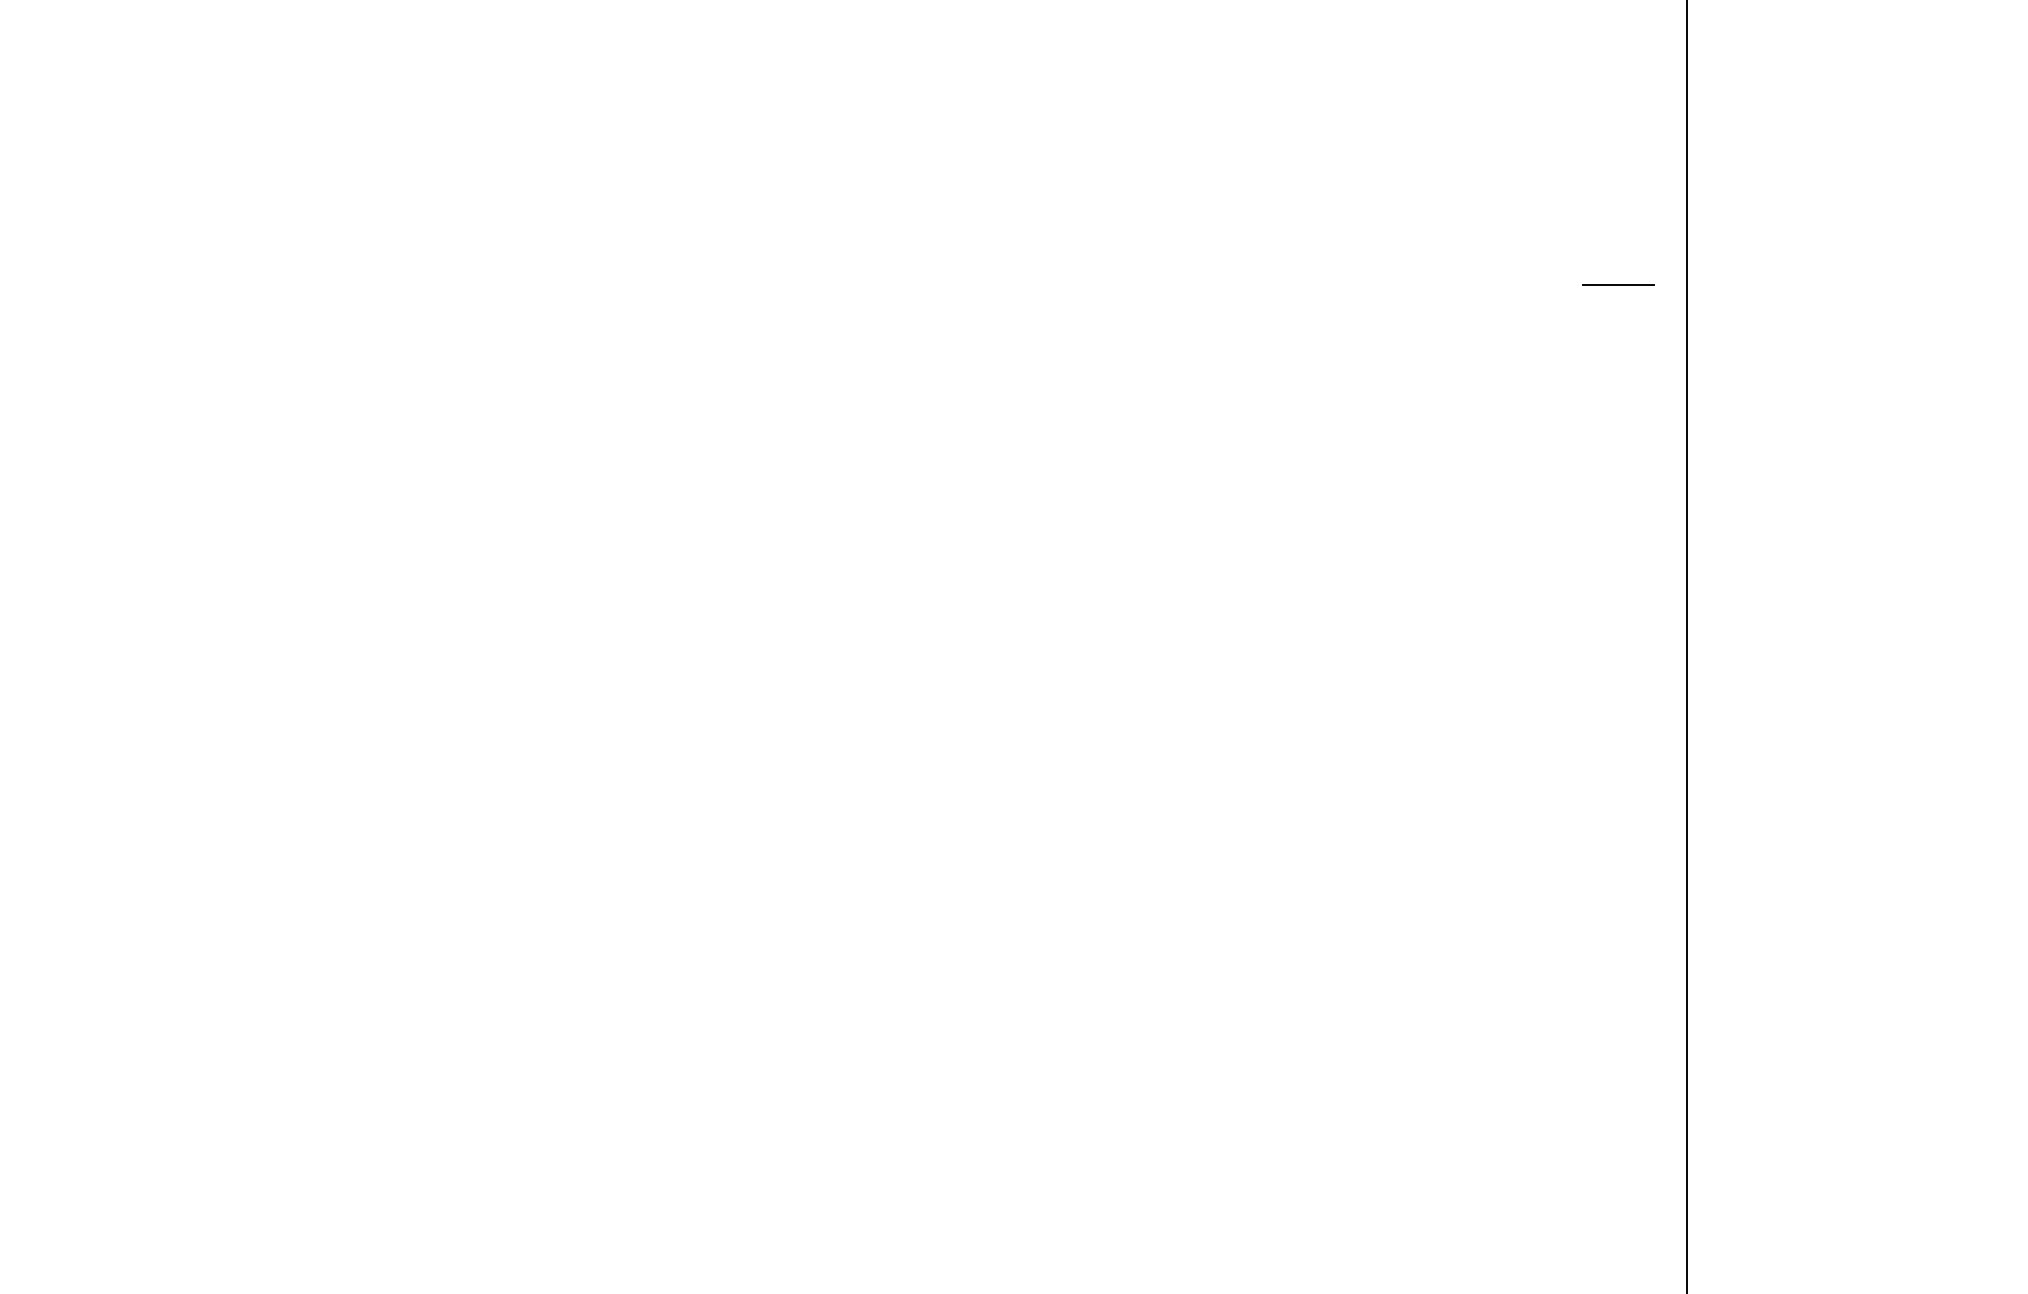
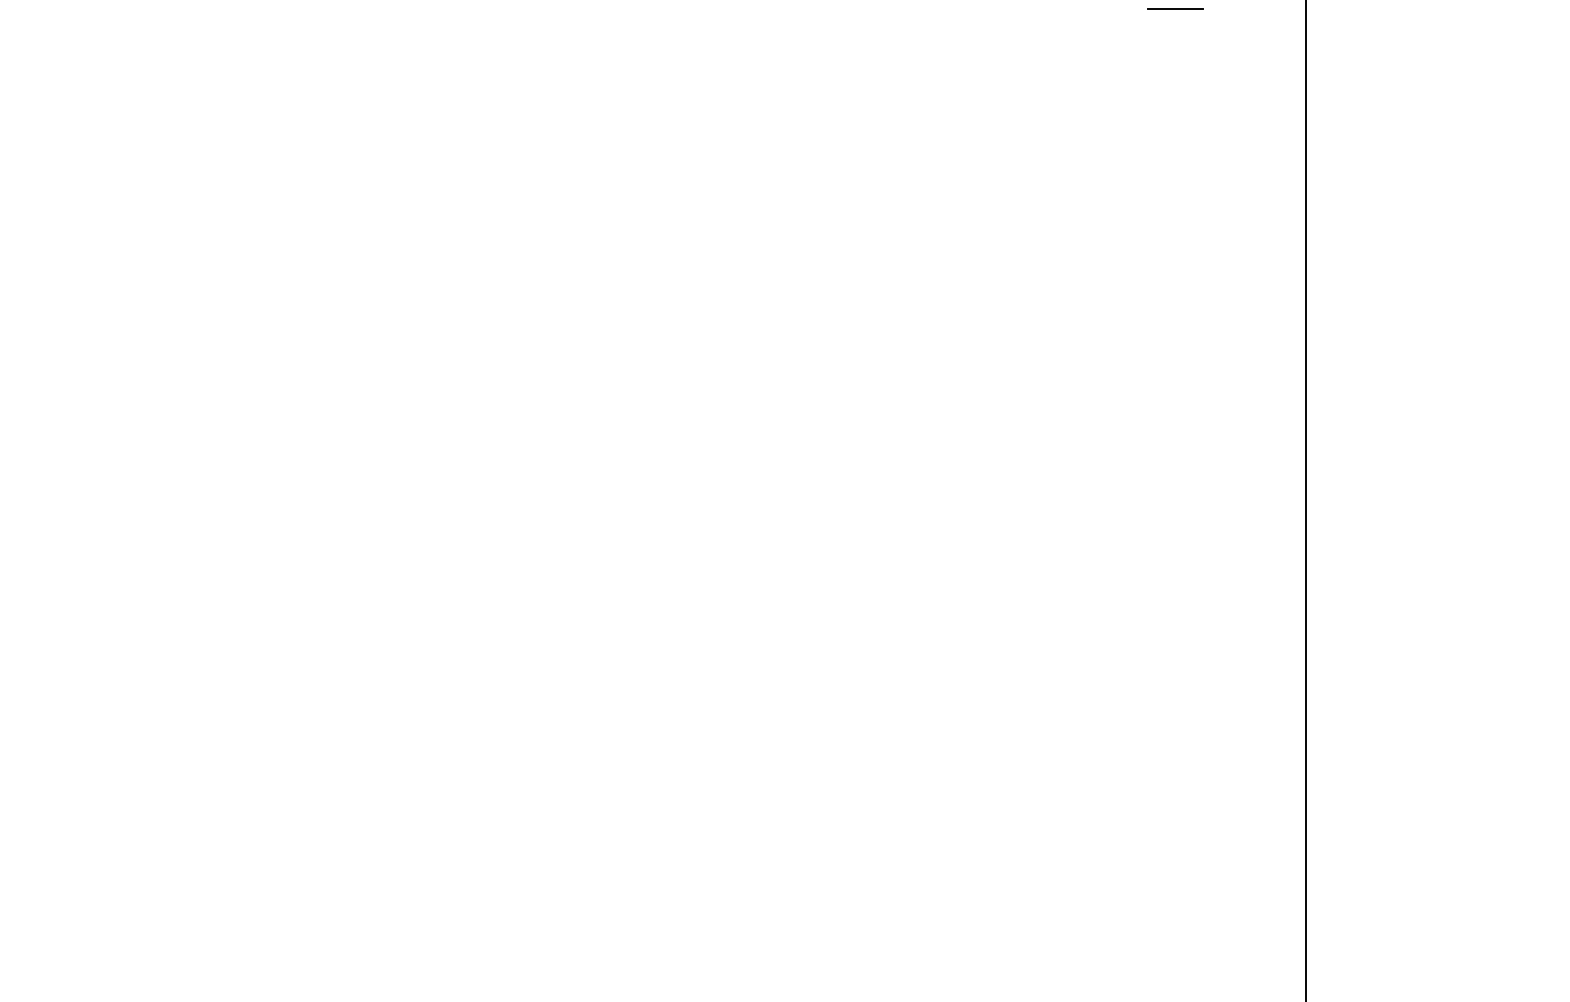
line: (1618, 284) -> (1175, 8), moved

